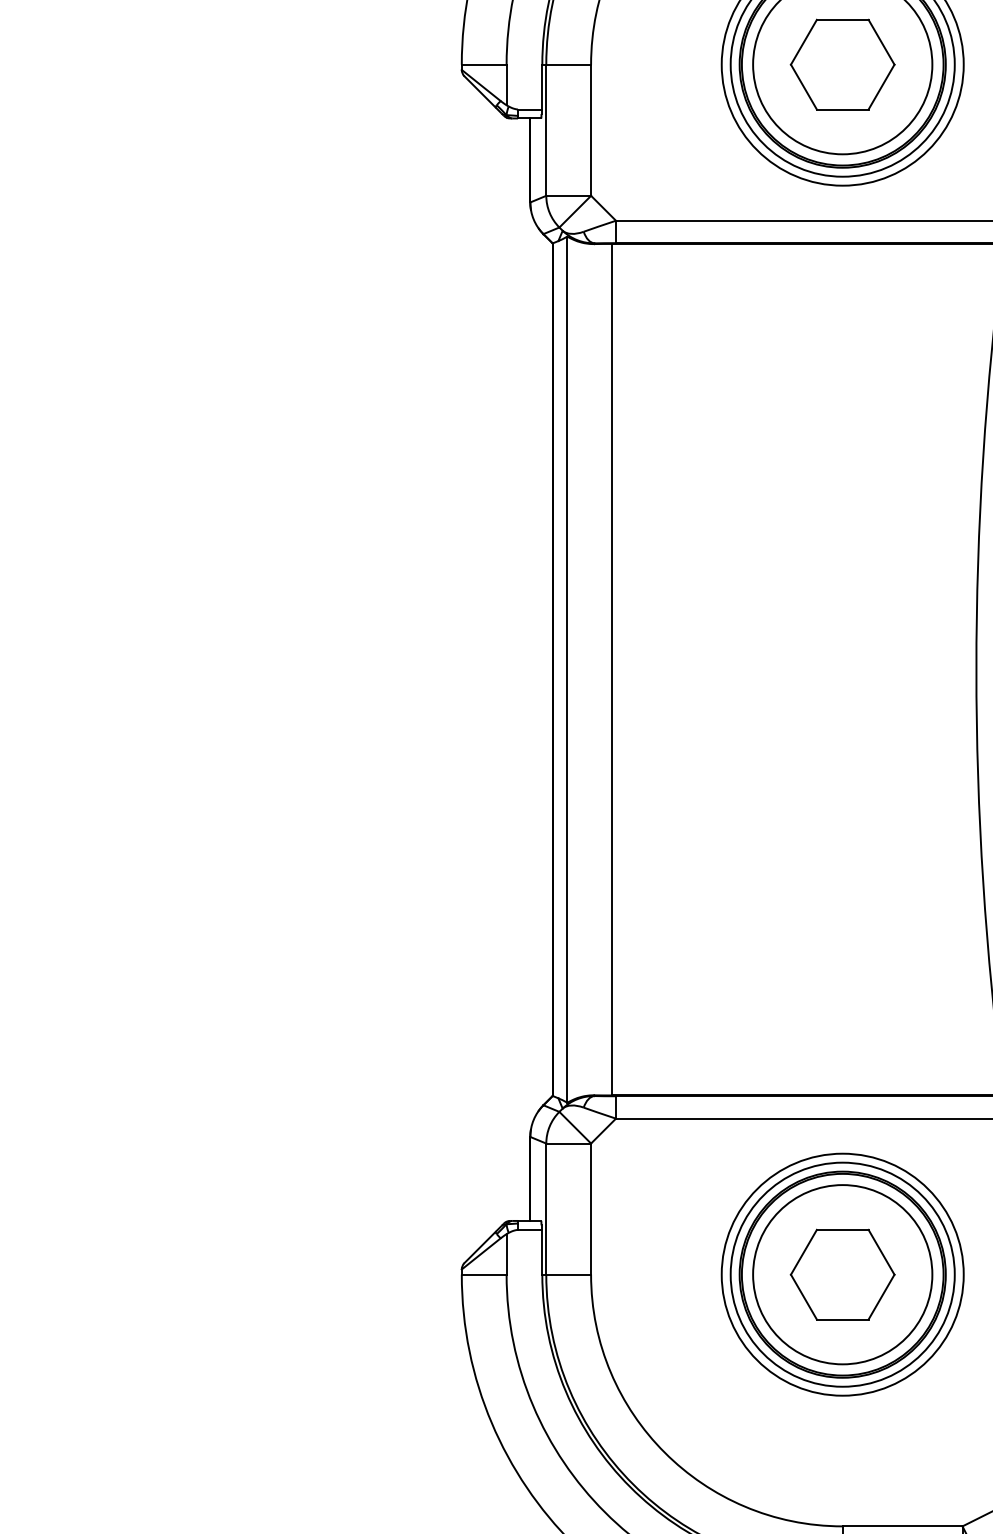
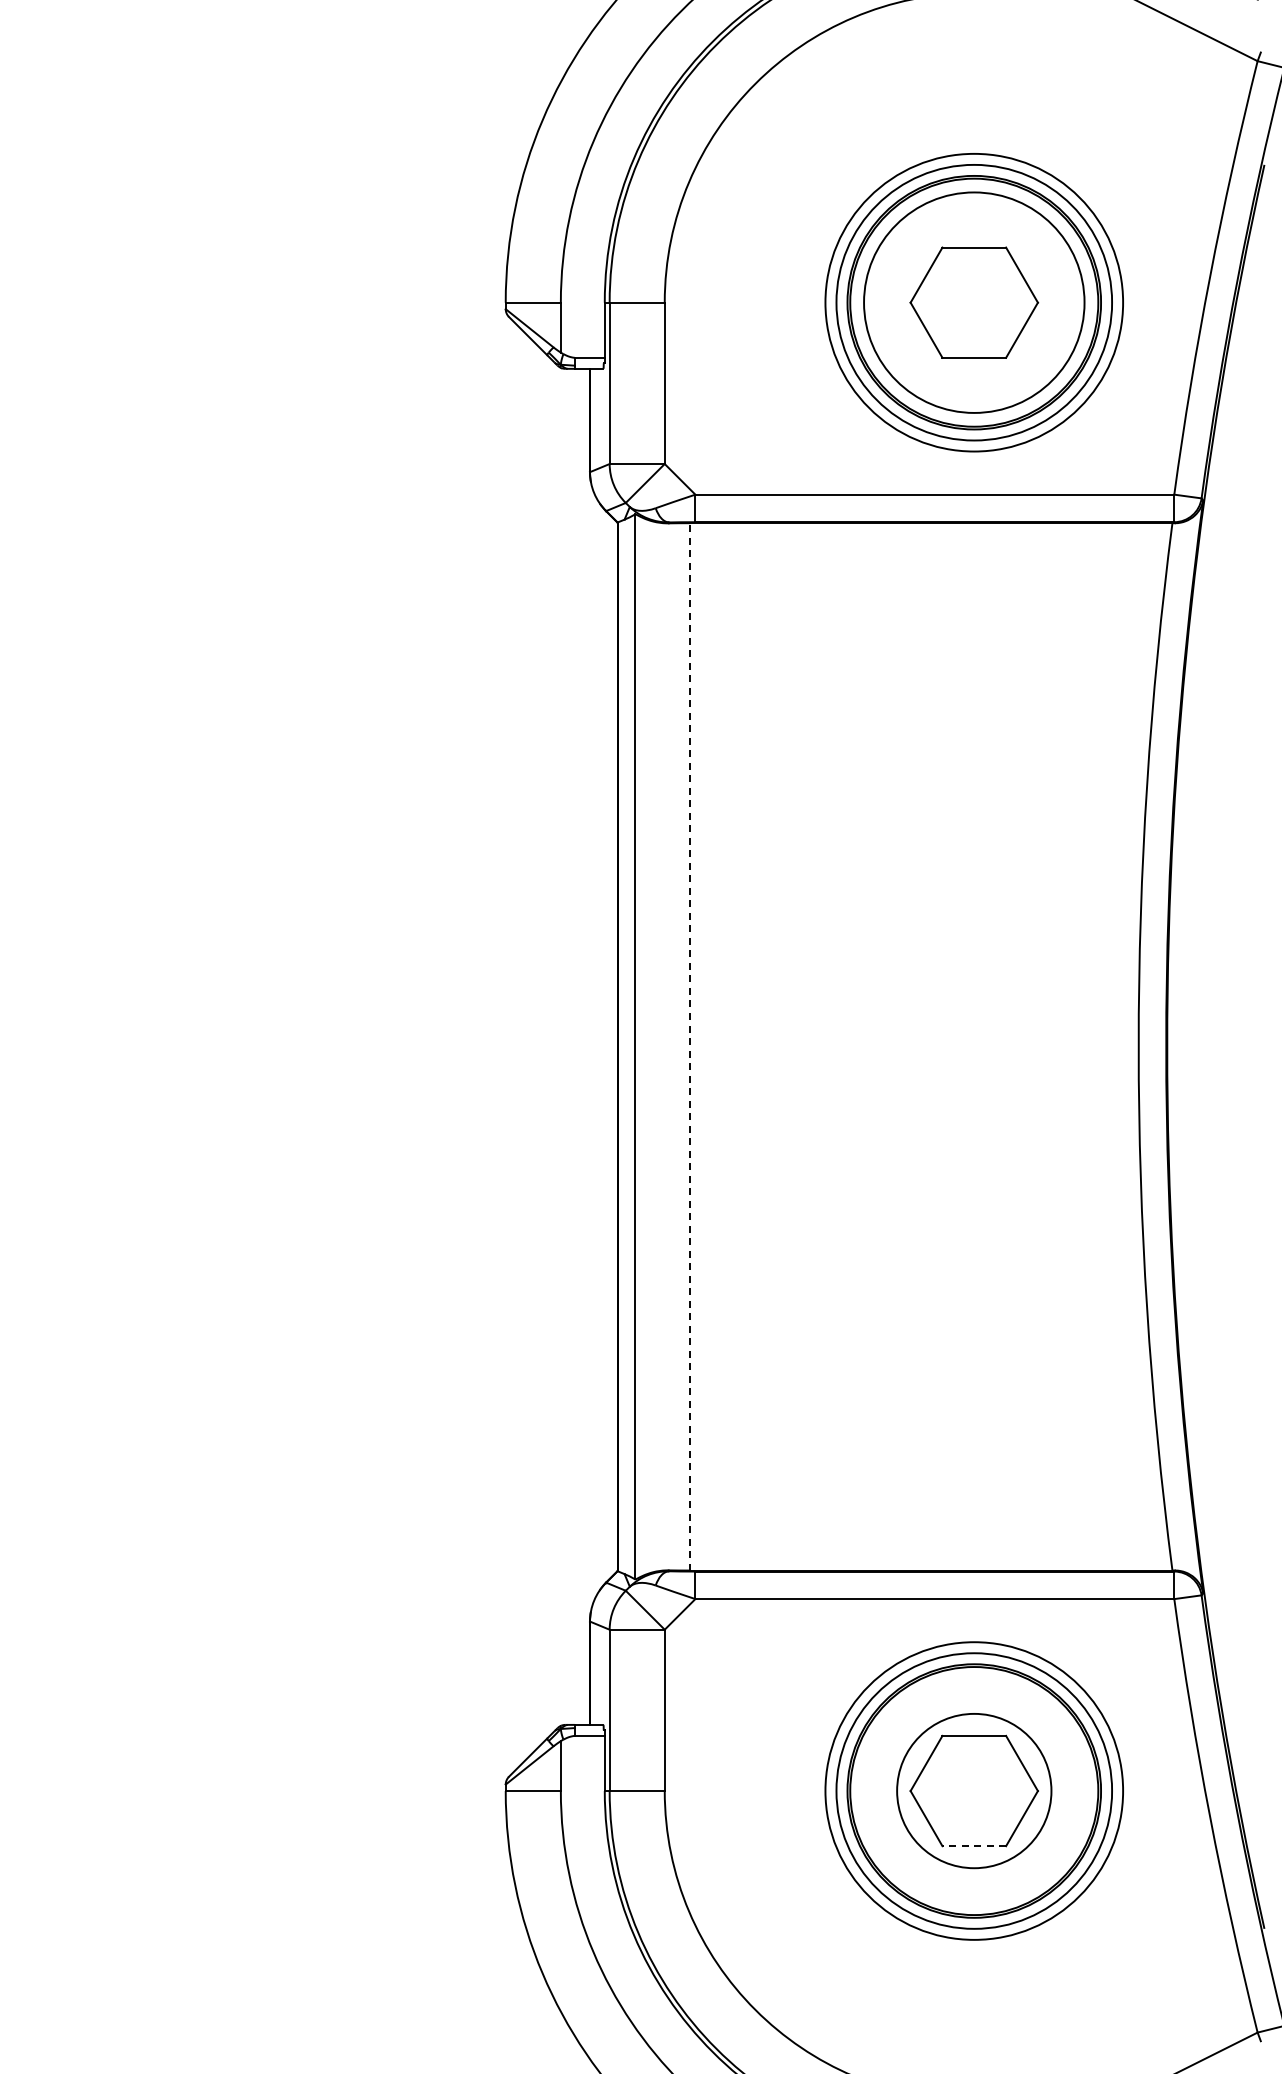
line: (612, 669) -> (690, 1046), solid -> dashed
circle: (842, 1274) -> (974, 1790), size x0.7
line: (842, 1319) -> (974, 1846), solid -> dashed

